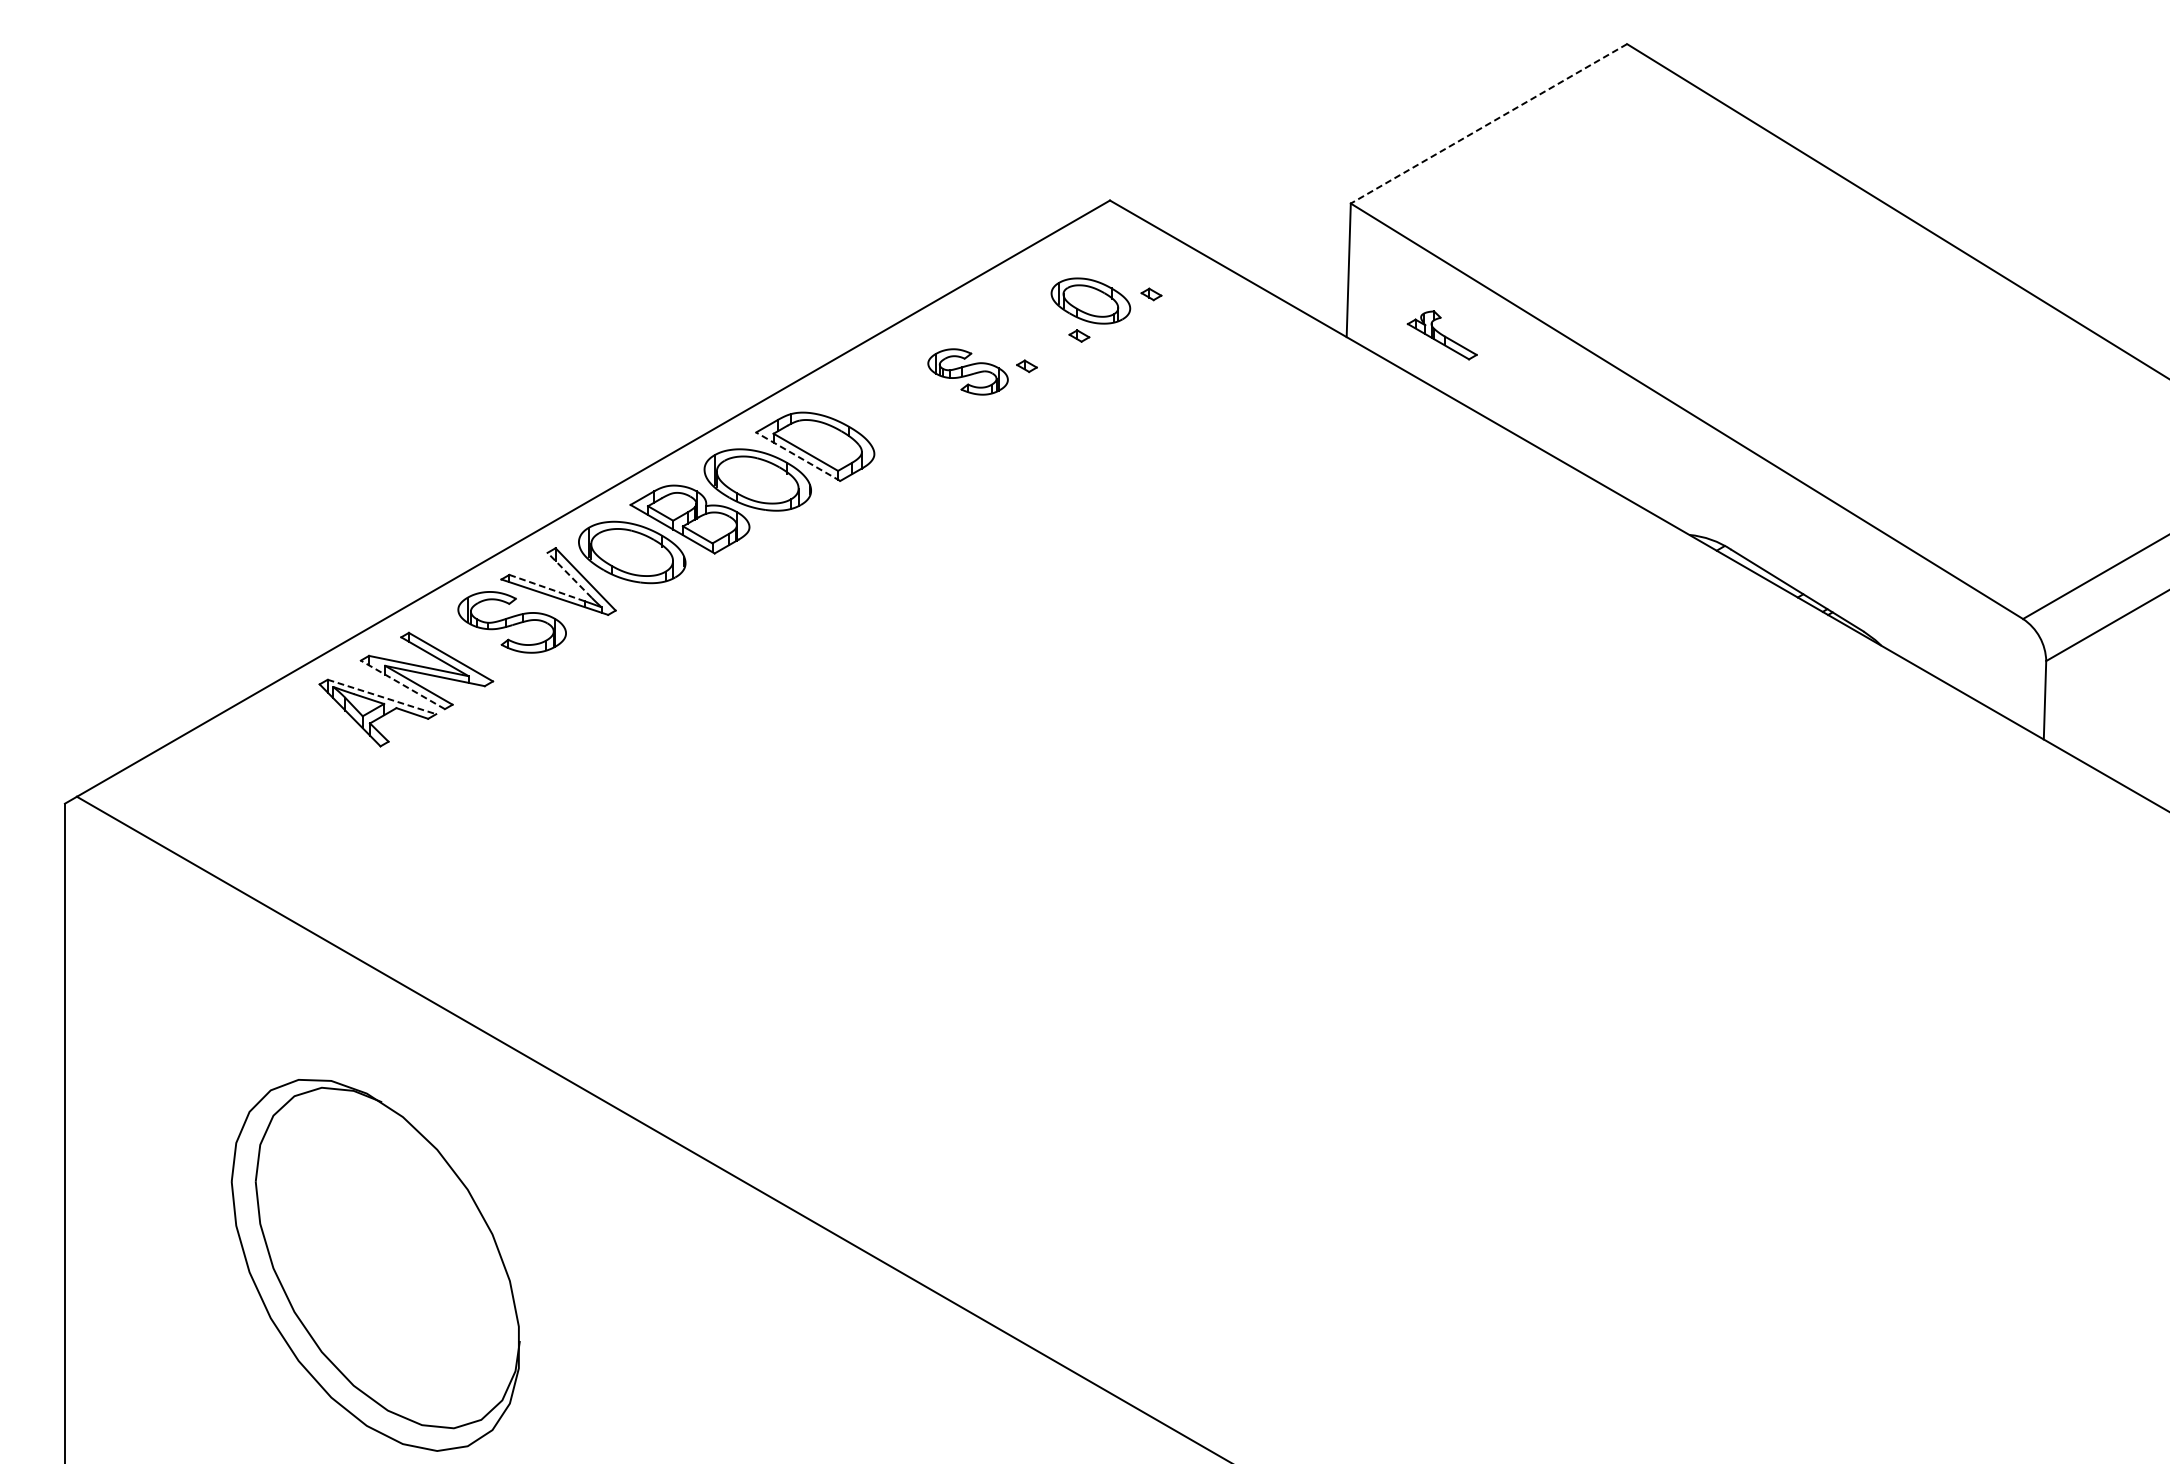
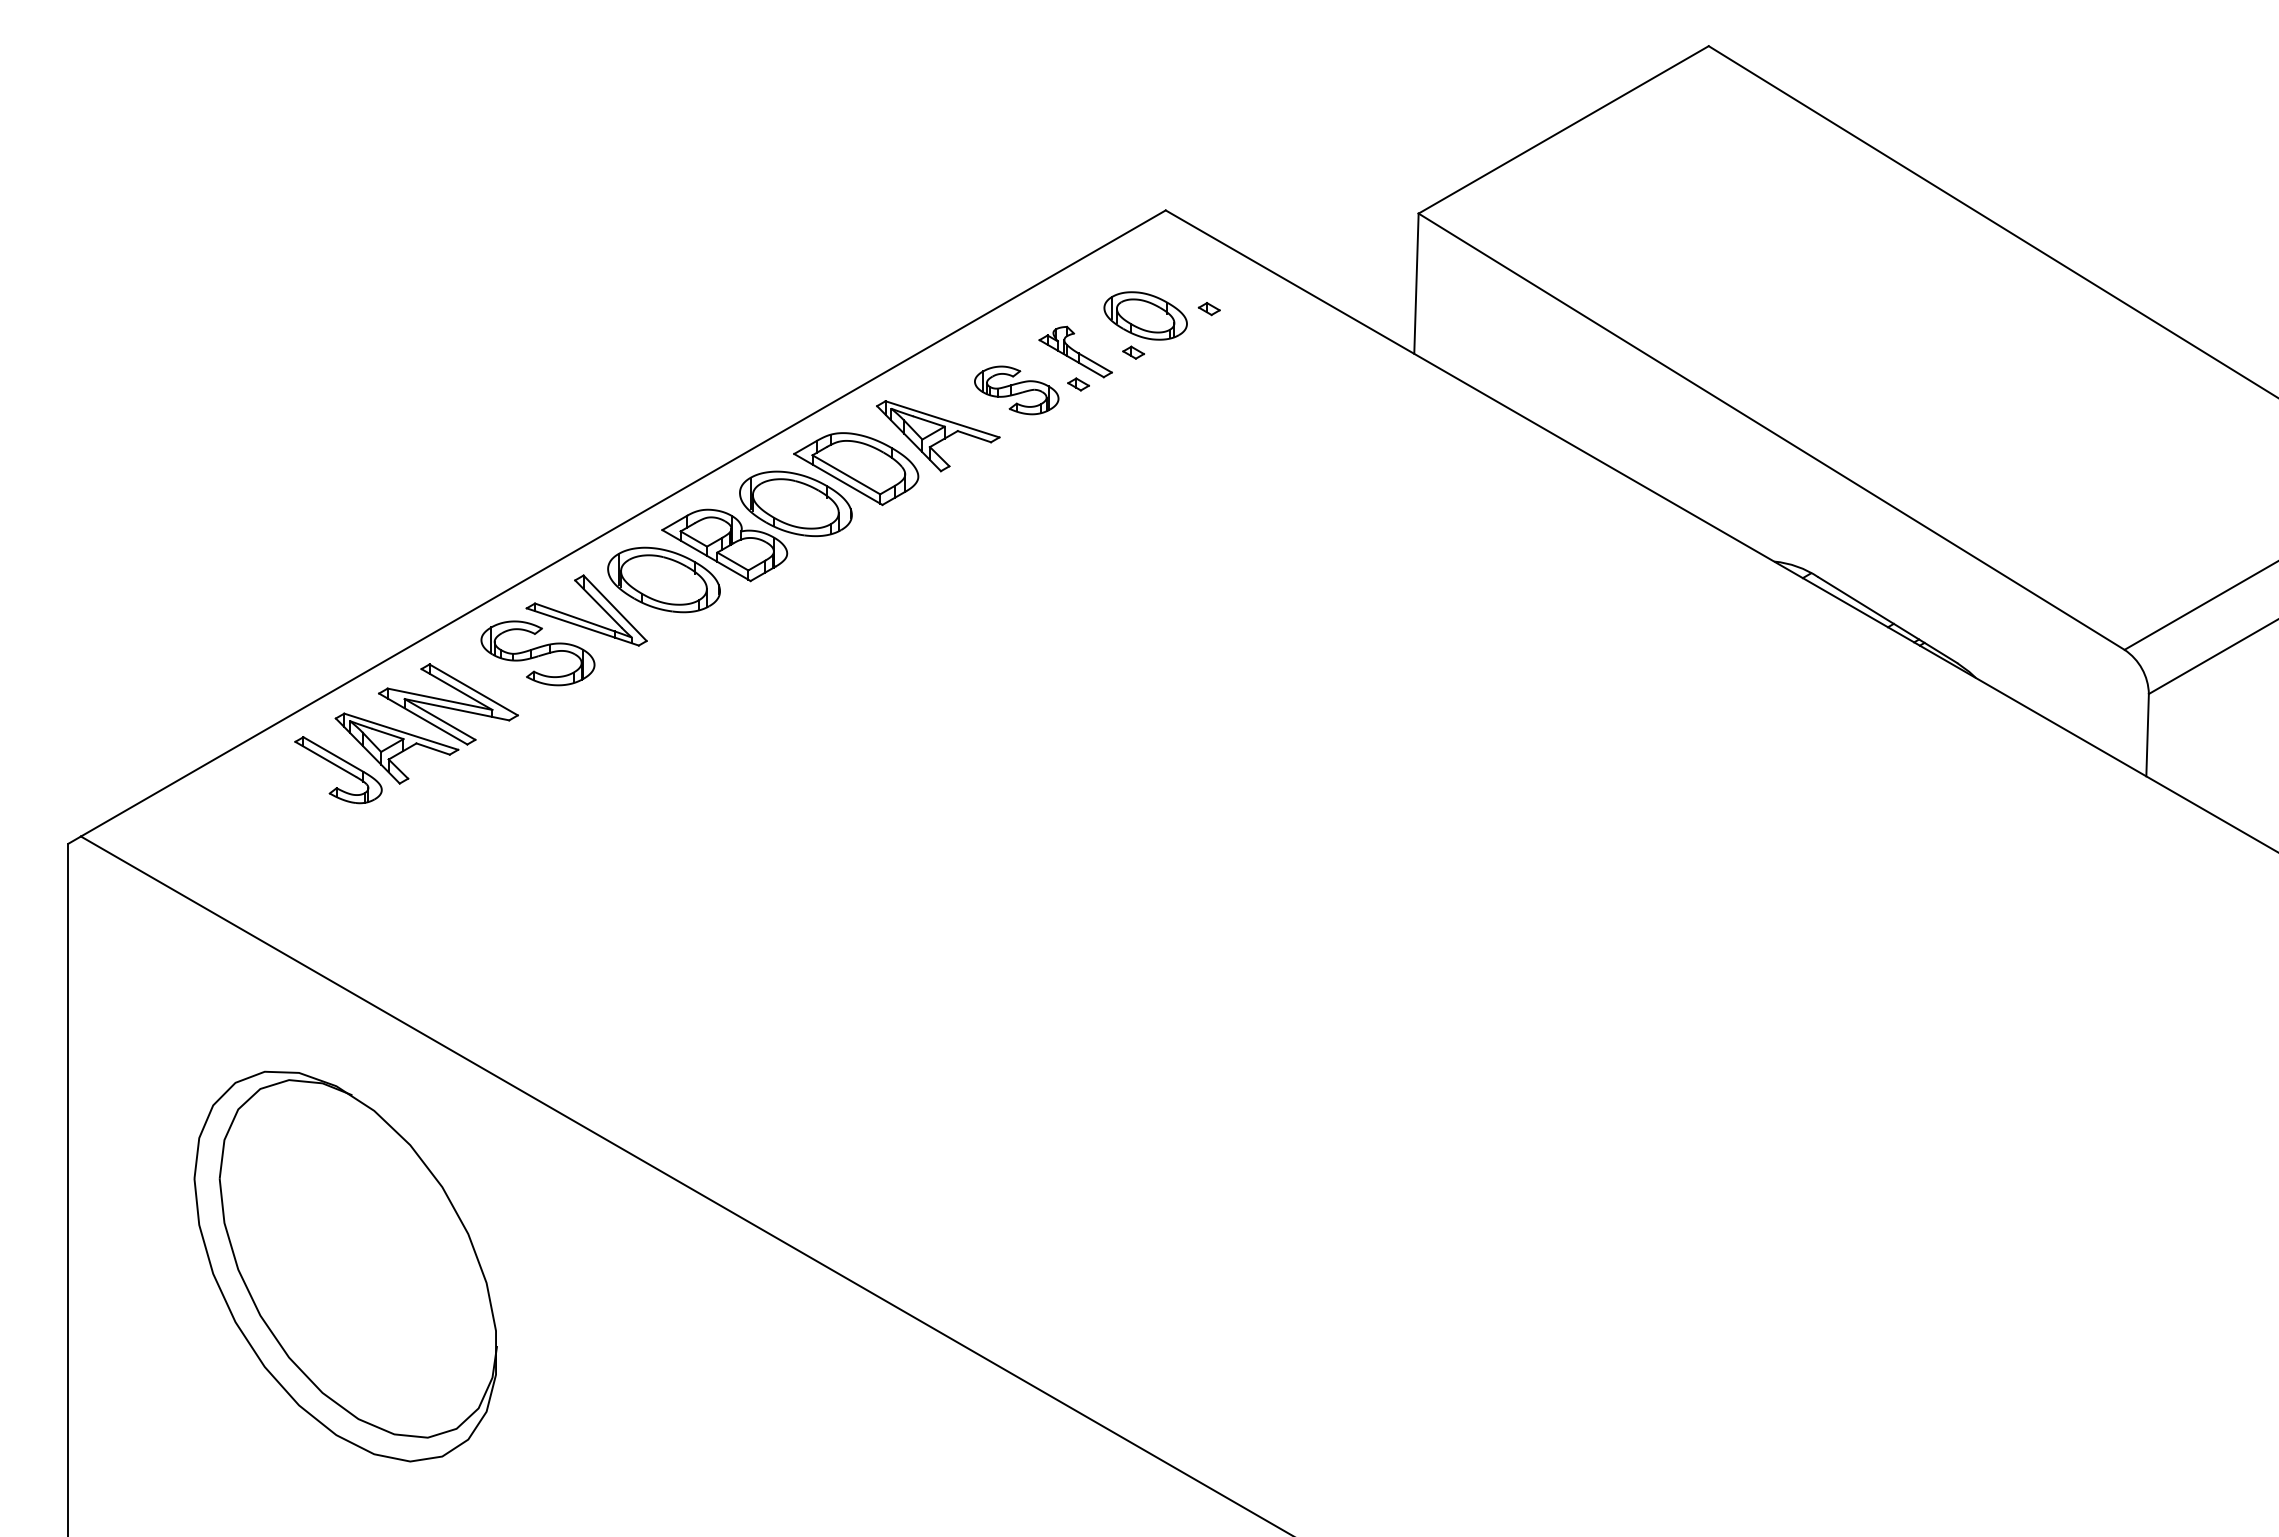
line: (1488, 124) -> (1563, 130), dashed -> solid
part: (1442, 334) -> (1075, 351), moved
part: (893, 415) -> (938, 436), added
line: (798, 456) -> (838, 479), dashed -> solid
line: (569, 574) -> (598, 603), dashed -> solid
line: (547, 588) -> (575, 617), dashed -> solid
line: (403, 685) -> (423, 719), dashed -> solid
line: (382, 696) -> (401, 731), dashed -> solid
part: (322, 733) -> (338, 770), added
part: (375, 1265) -> (345, 1266), moved

